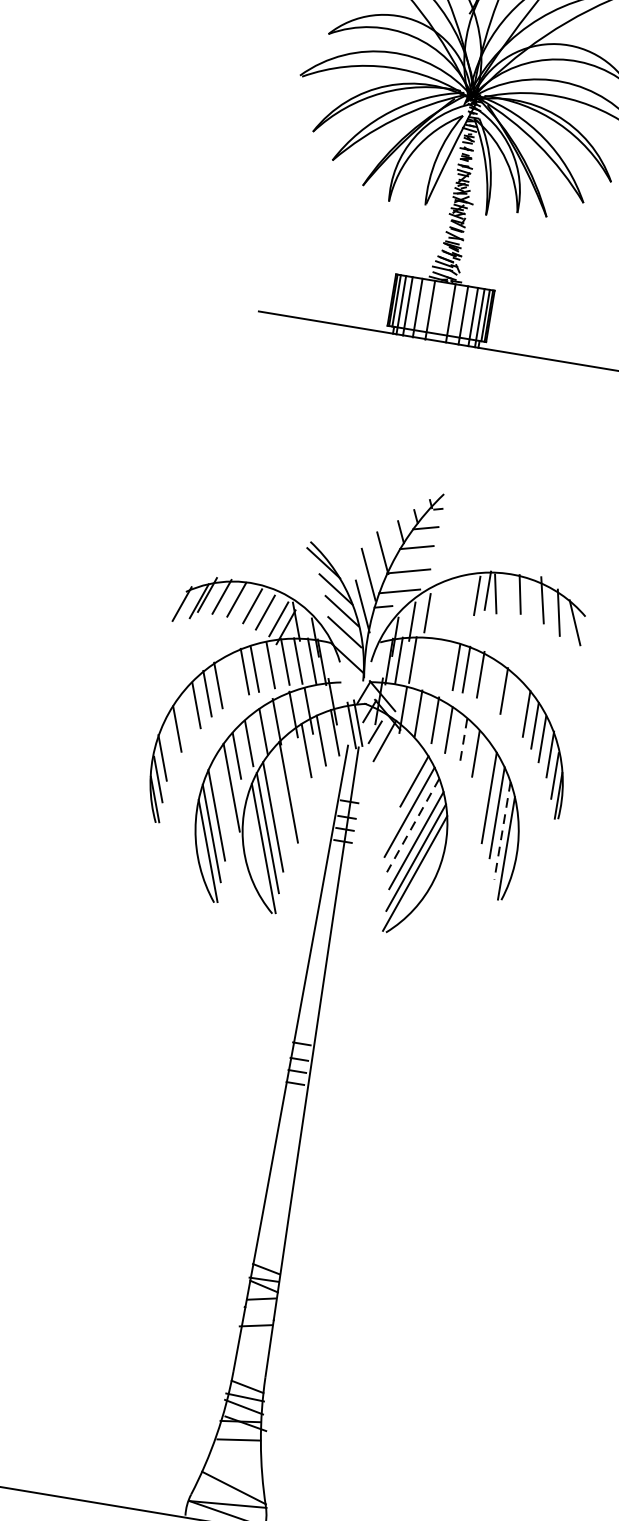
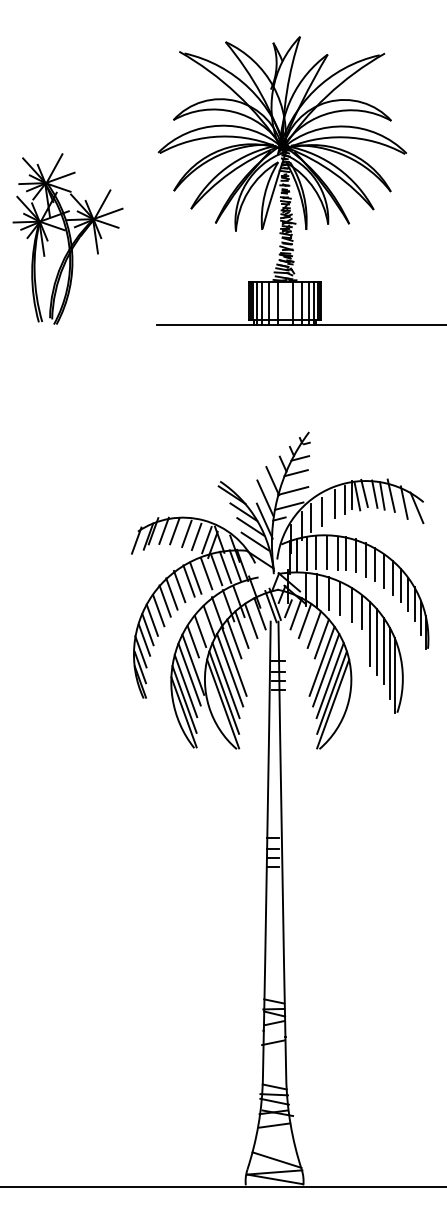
part: (155, 172) -> (67, 238), added
line: (506, 589) -> (364, 492), added
line: (530, 597) -> (382, 495), added
line: (462, 599) -> (334, 504), added
line: (442, 606) -> (321, 511), added
line: (425, 659) -> (315, 551), added
line: (440, 663) -> (326, 552), added
line: (230, 676) -> (179, 586), added
line: (493, 682) -> (366, 559), added
line: (516, 701) -> (384, 570), added
line: (184, 715) -> (151, 619), added
line: (463, 740) -> (351, 604), dashed -> solid
line: (170, 741) -> (144, 639), added
line: (394, 752) -> (304, 620), added
line: (294, 760) -> (234, 638), added
line: (405, 766) -> (313, 629), added
line: (481, 784) -> (369, 633), added
line: (224, 800) -> (189, 674), added
line: (281, 804) -> (230, 670), added
line: (412, 825) -> (325, 670), dashed -> solid
line: (501, 830) -> (389, 663), dashed -> solid

